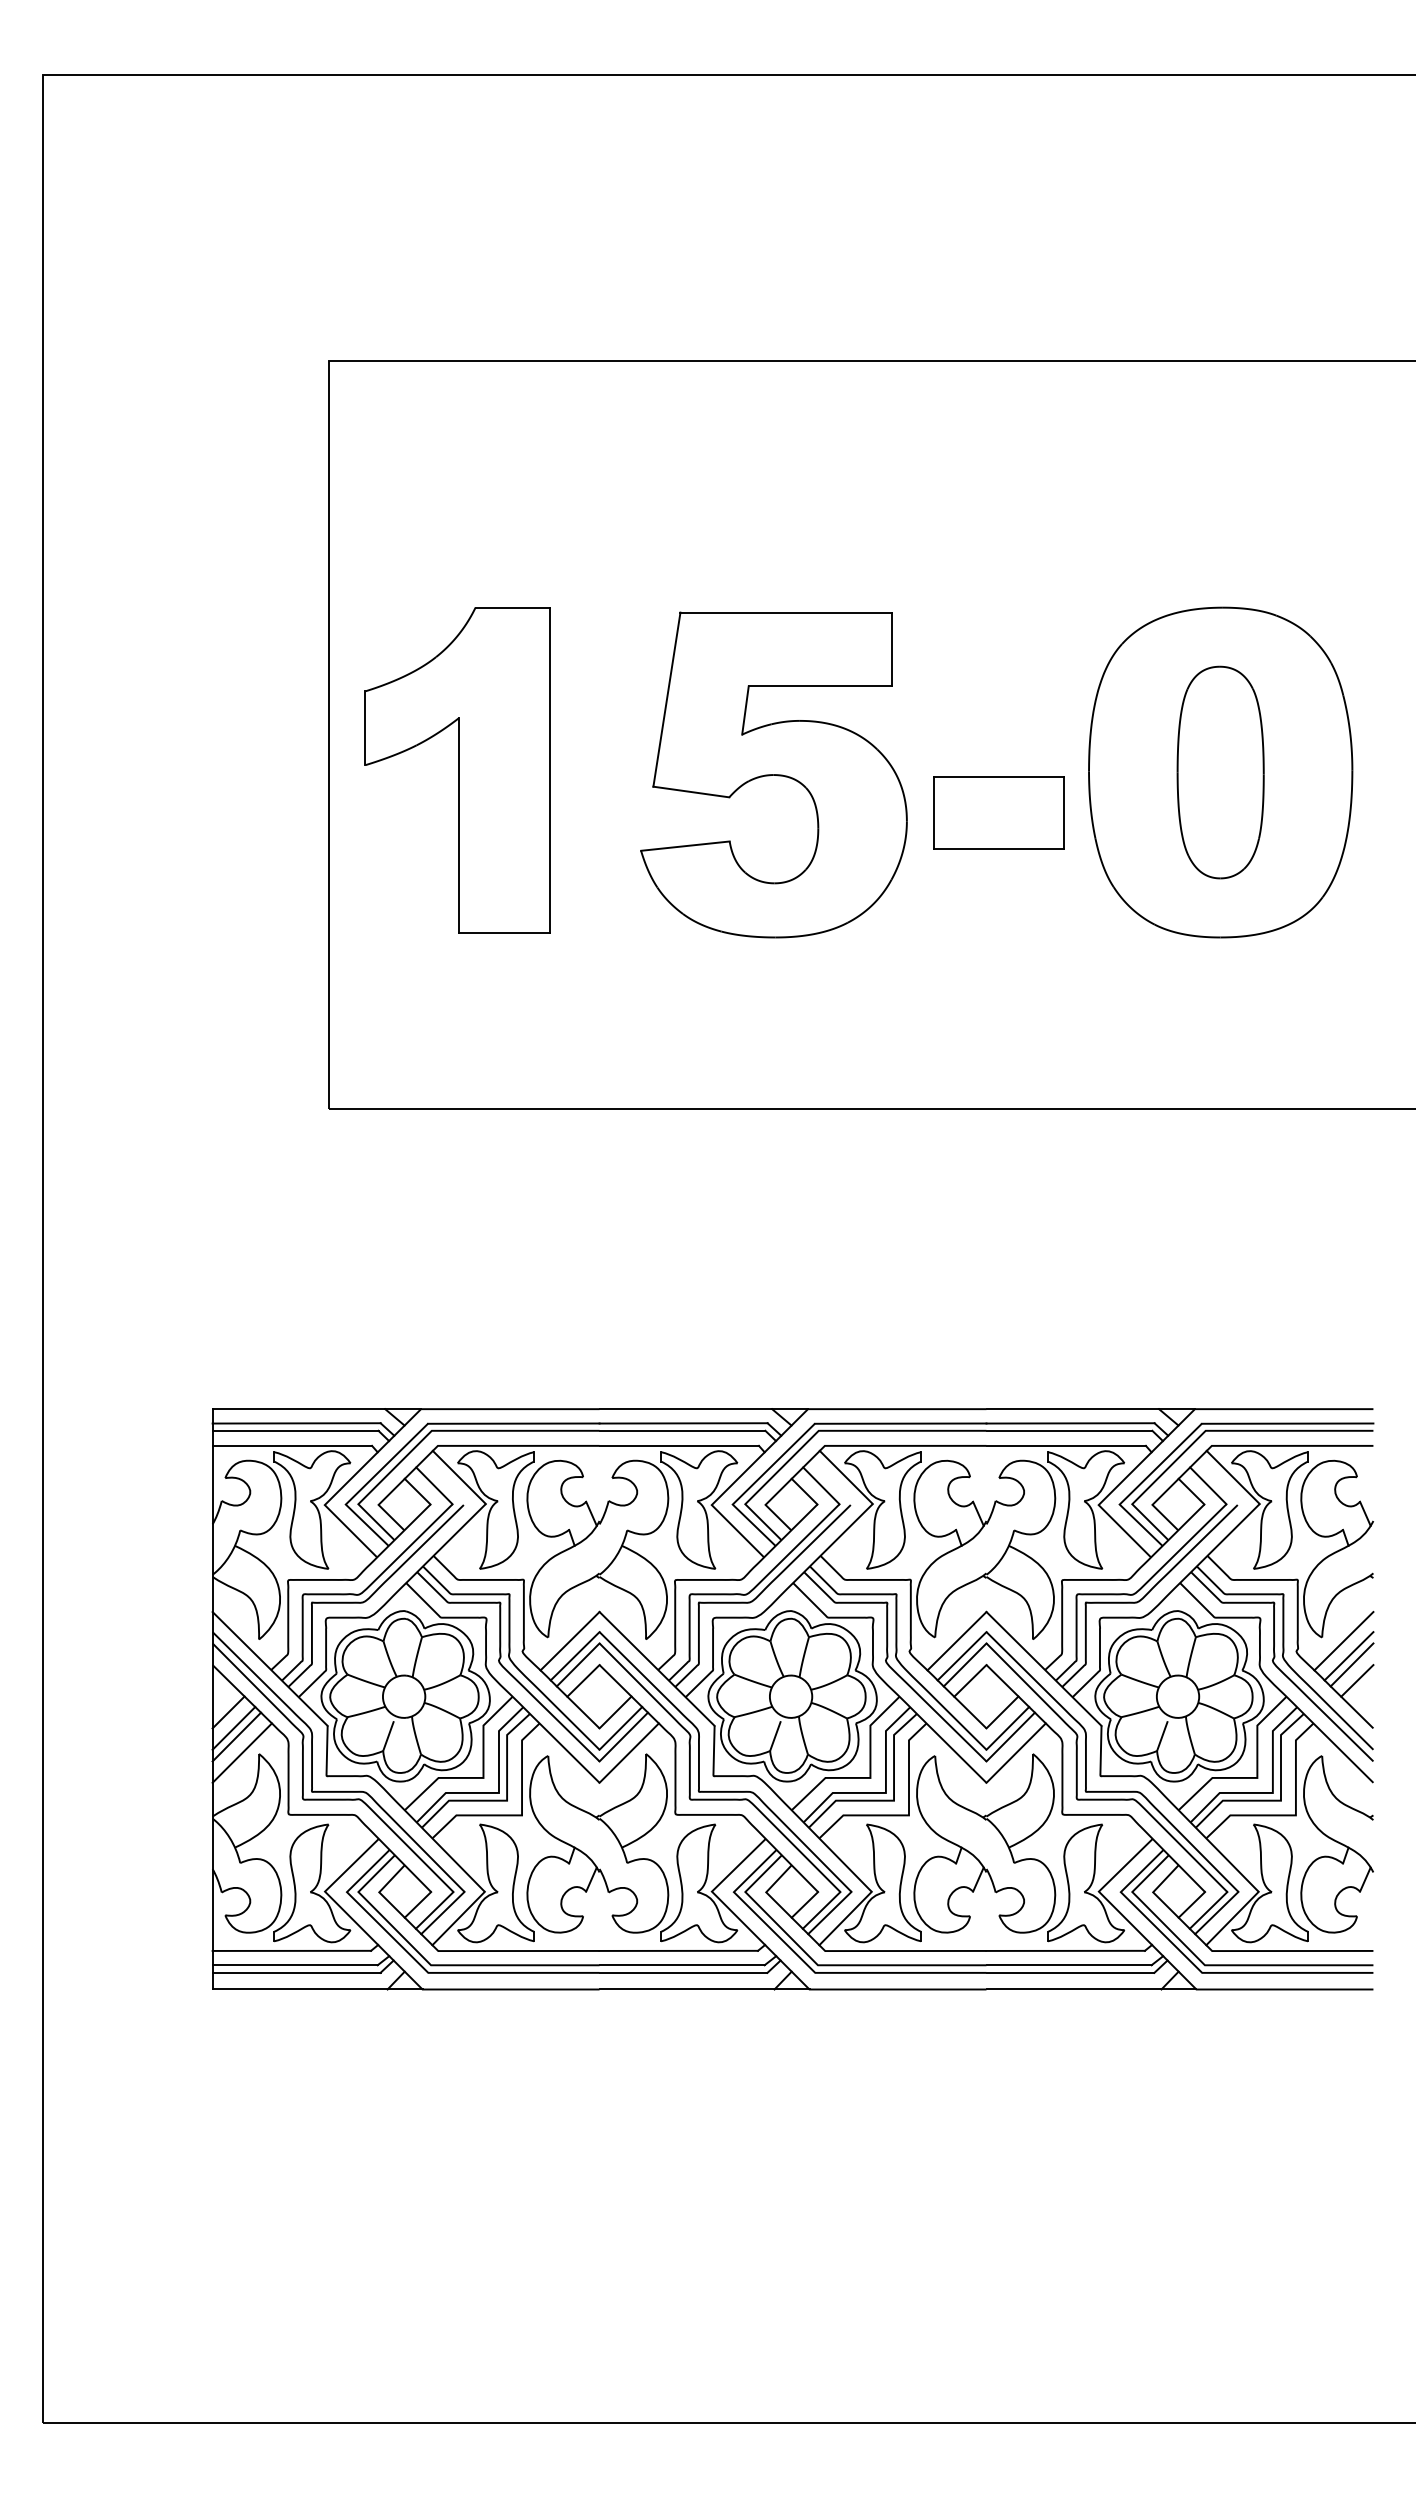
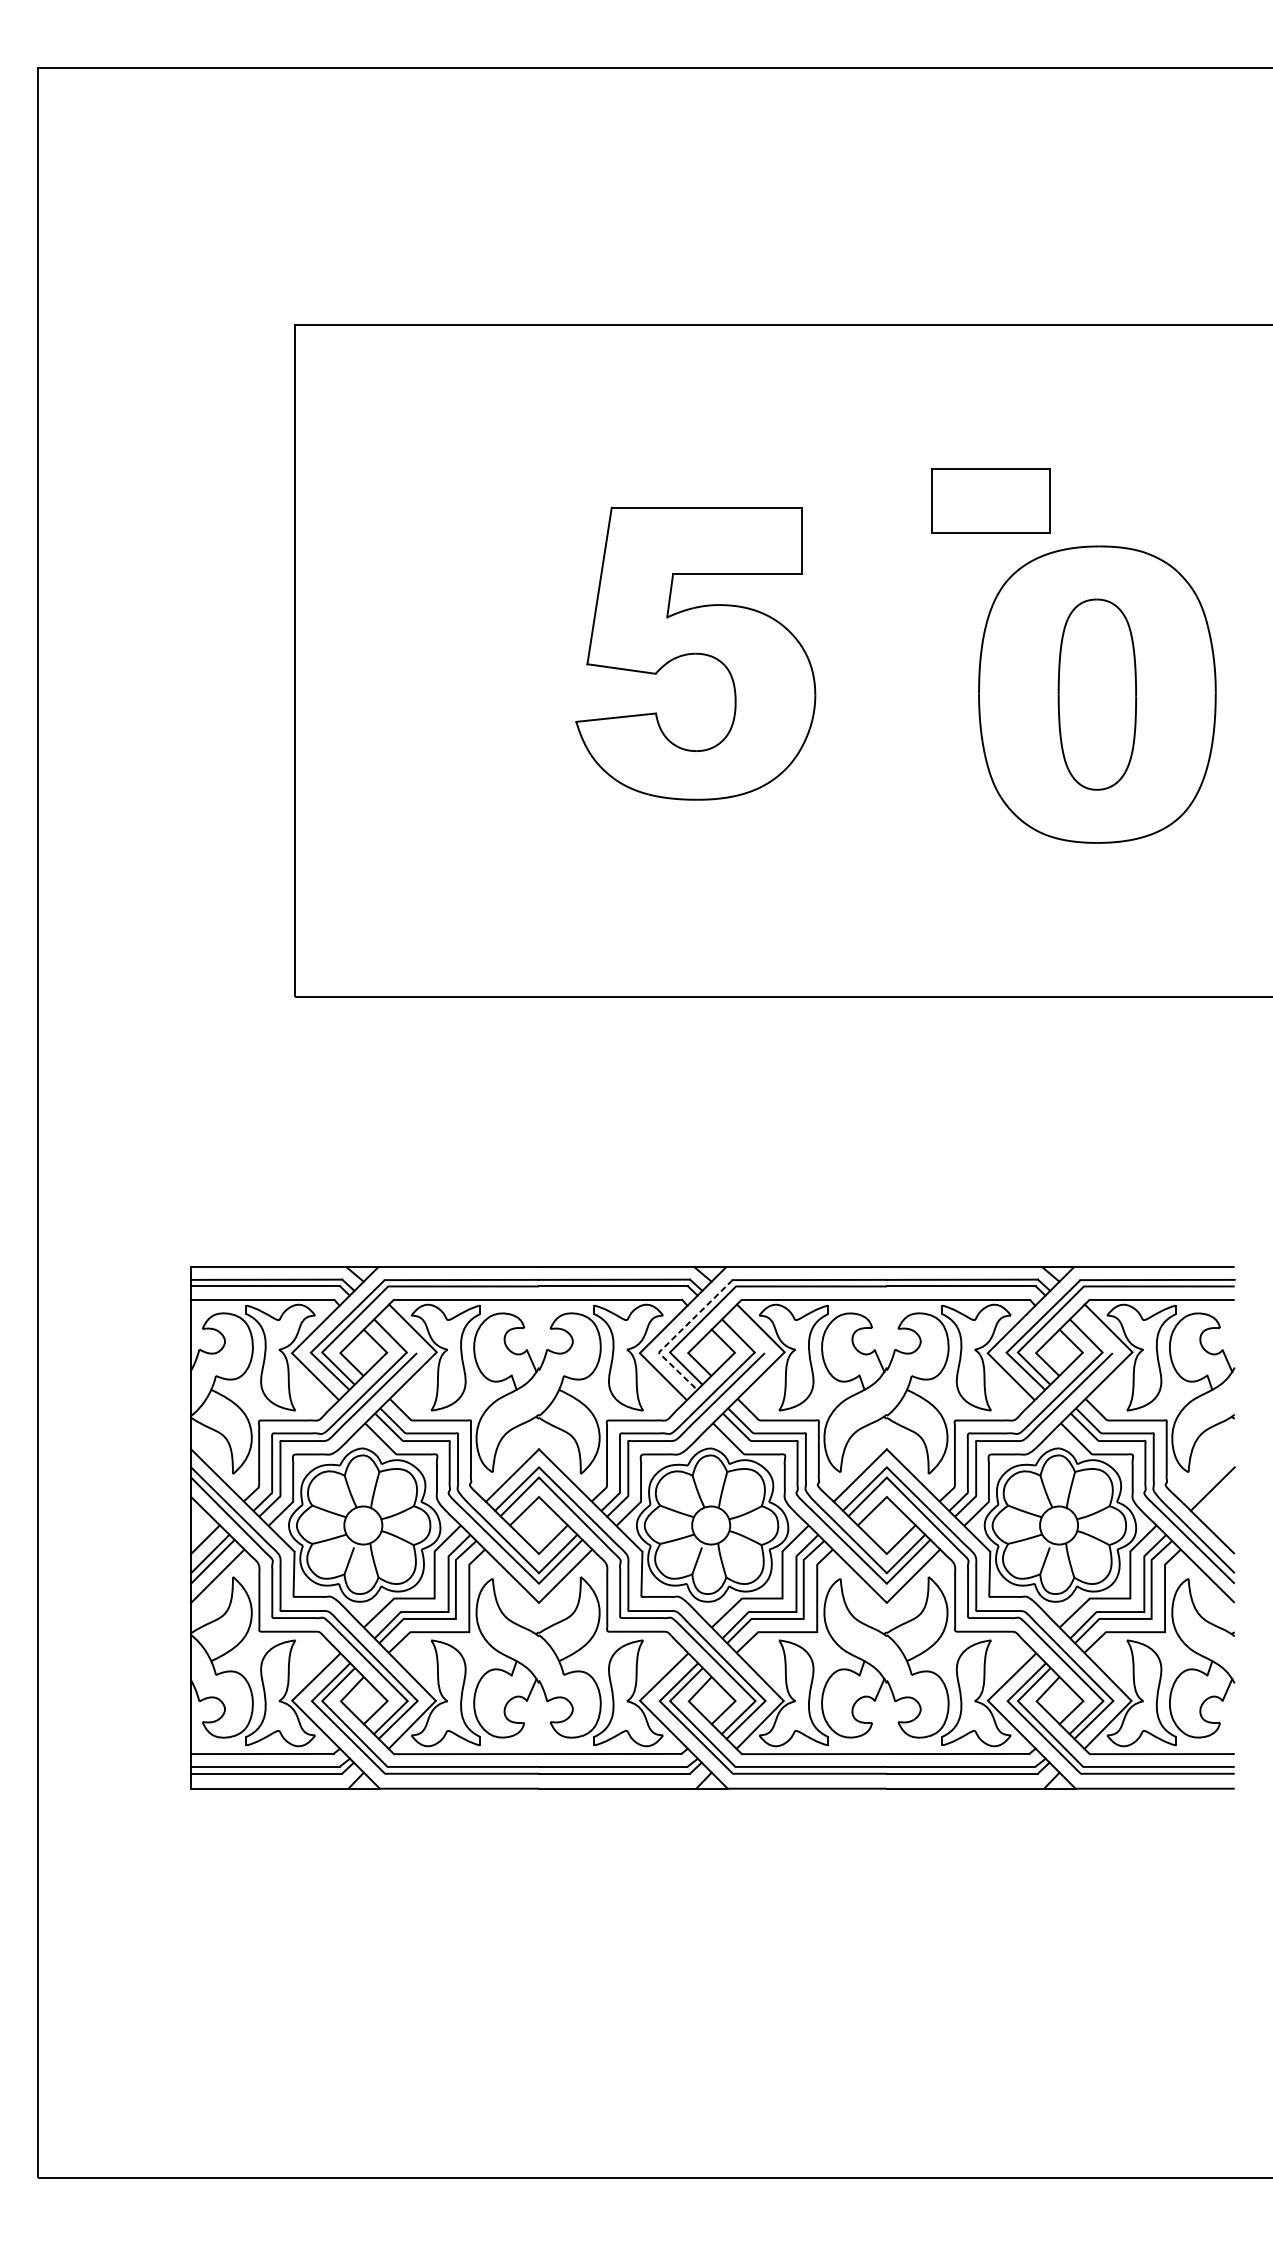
part: (457, 770) -> (411, 692), removed
part: (773, 774) -> (695, 653), moved
part: (998, 812) -> (990, 500), moved
line: (751, 1485) -> (675, 1335), solid -> dashed
line: (1343, 1641) -> (1207, 1475), removed
line: (1351, 1664) -> (1215, 1496), removed
line: (1357, 1680) -> (1220, 1510), removed

